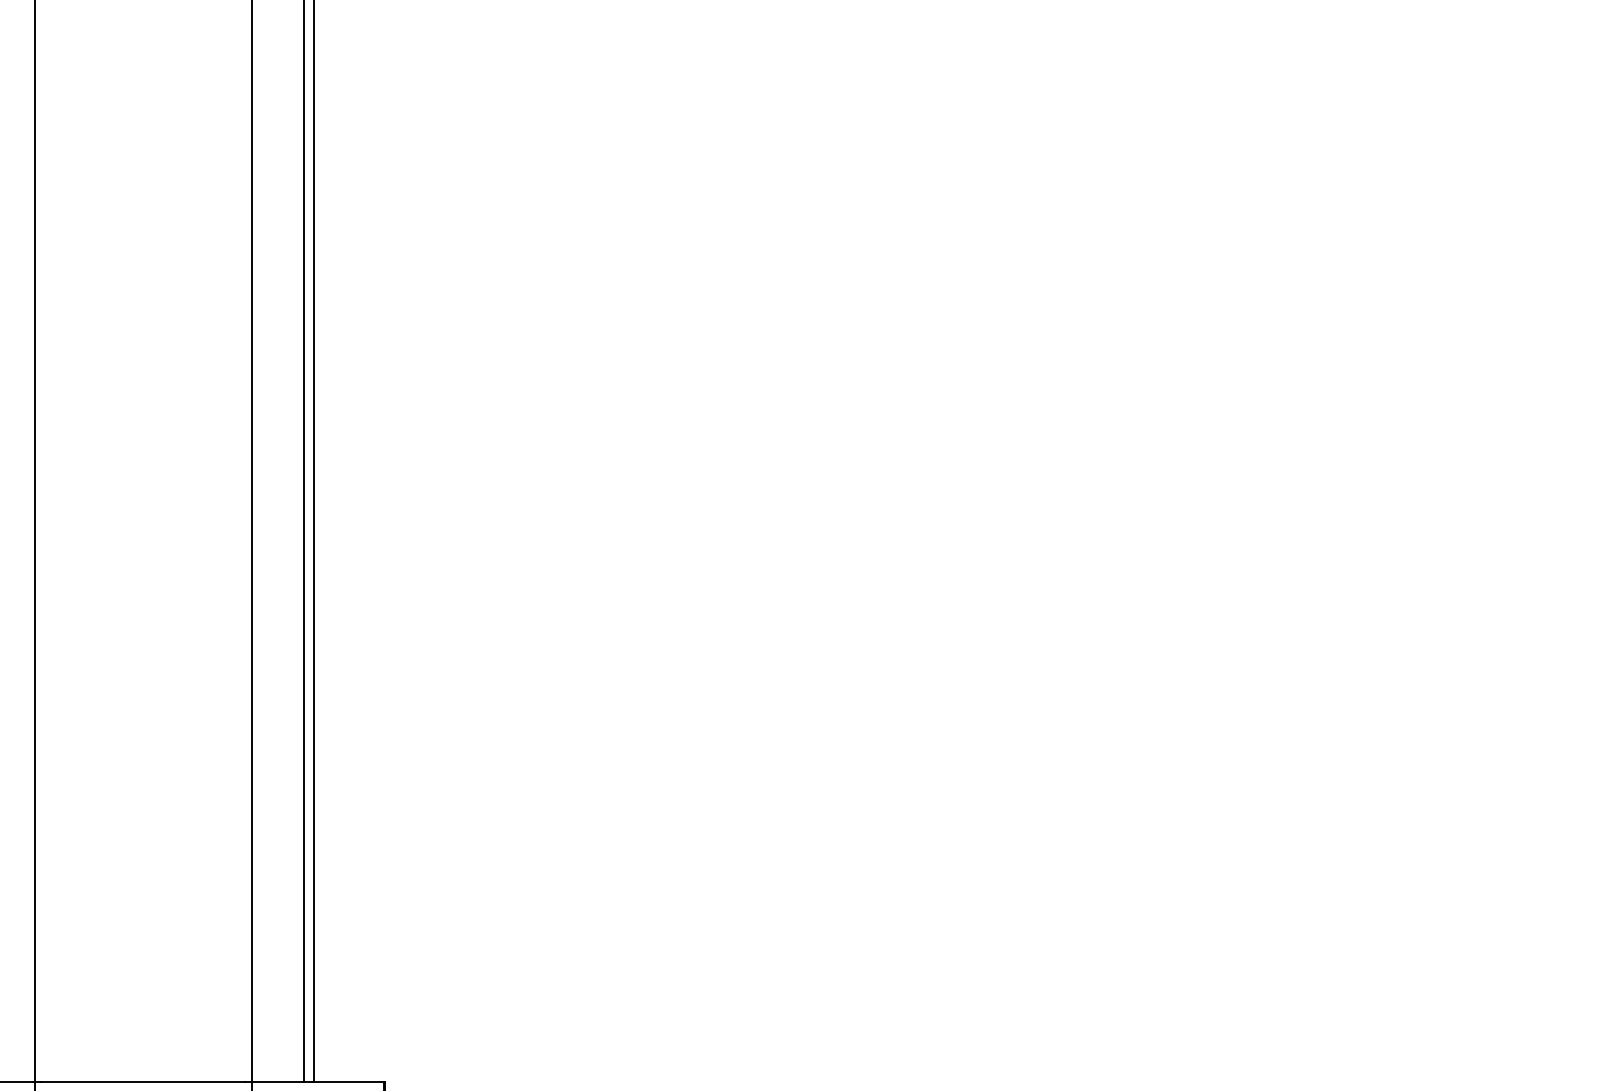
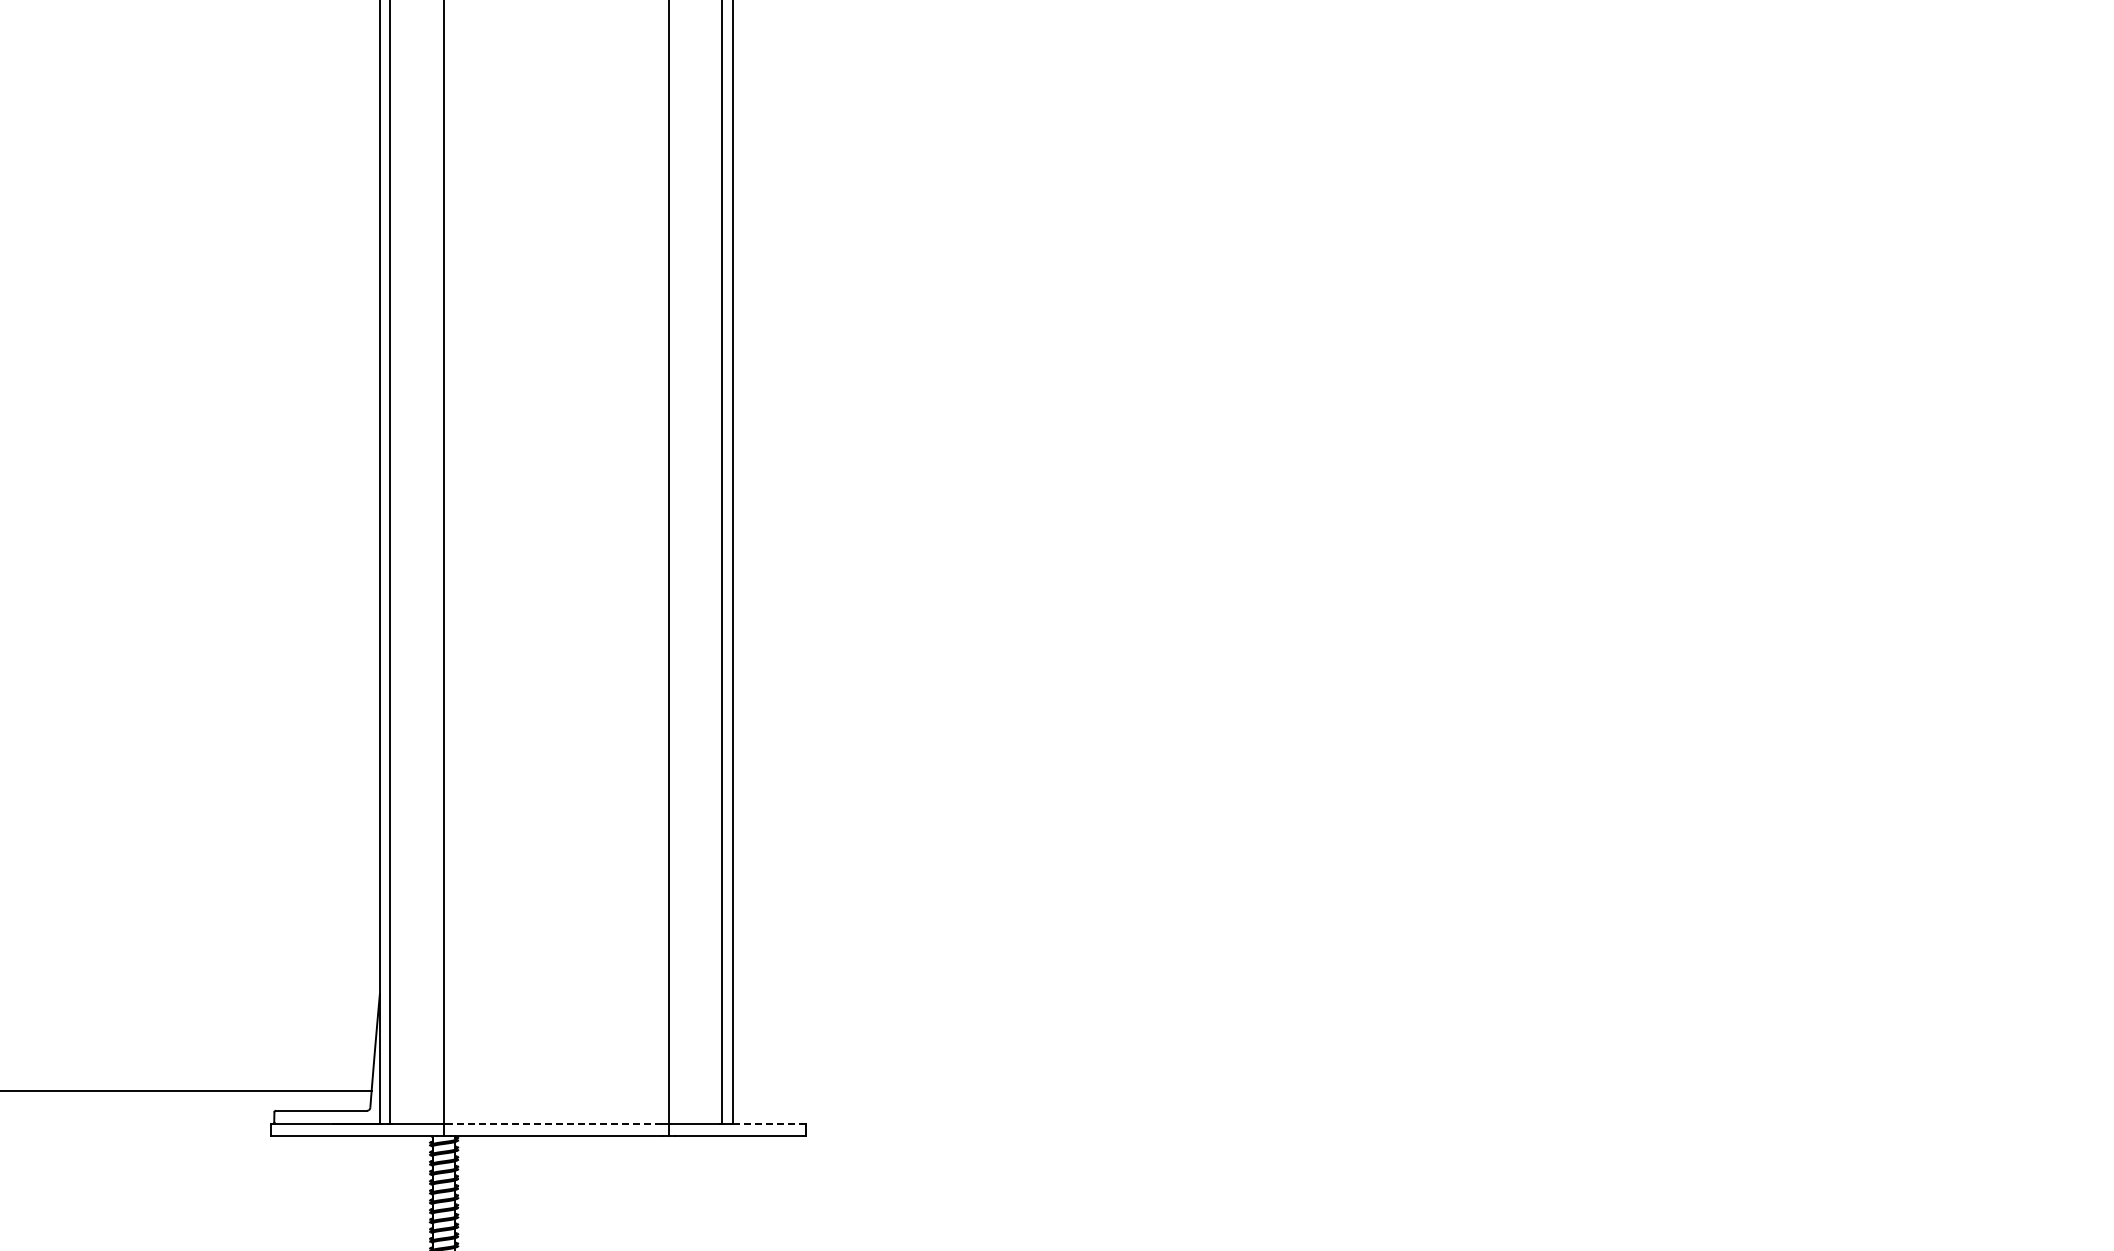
line: (143, 1082) -> (556, 1123), solid -> dashed
line: (348, 1082) -> (768, 1123), solid -> dashed

